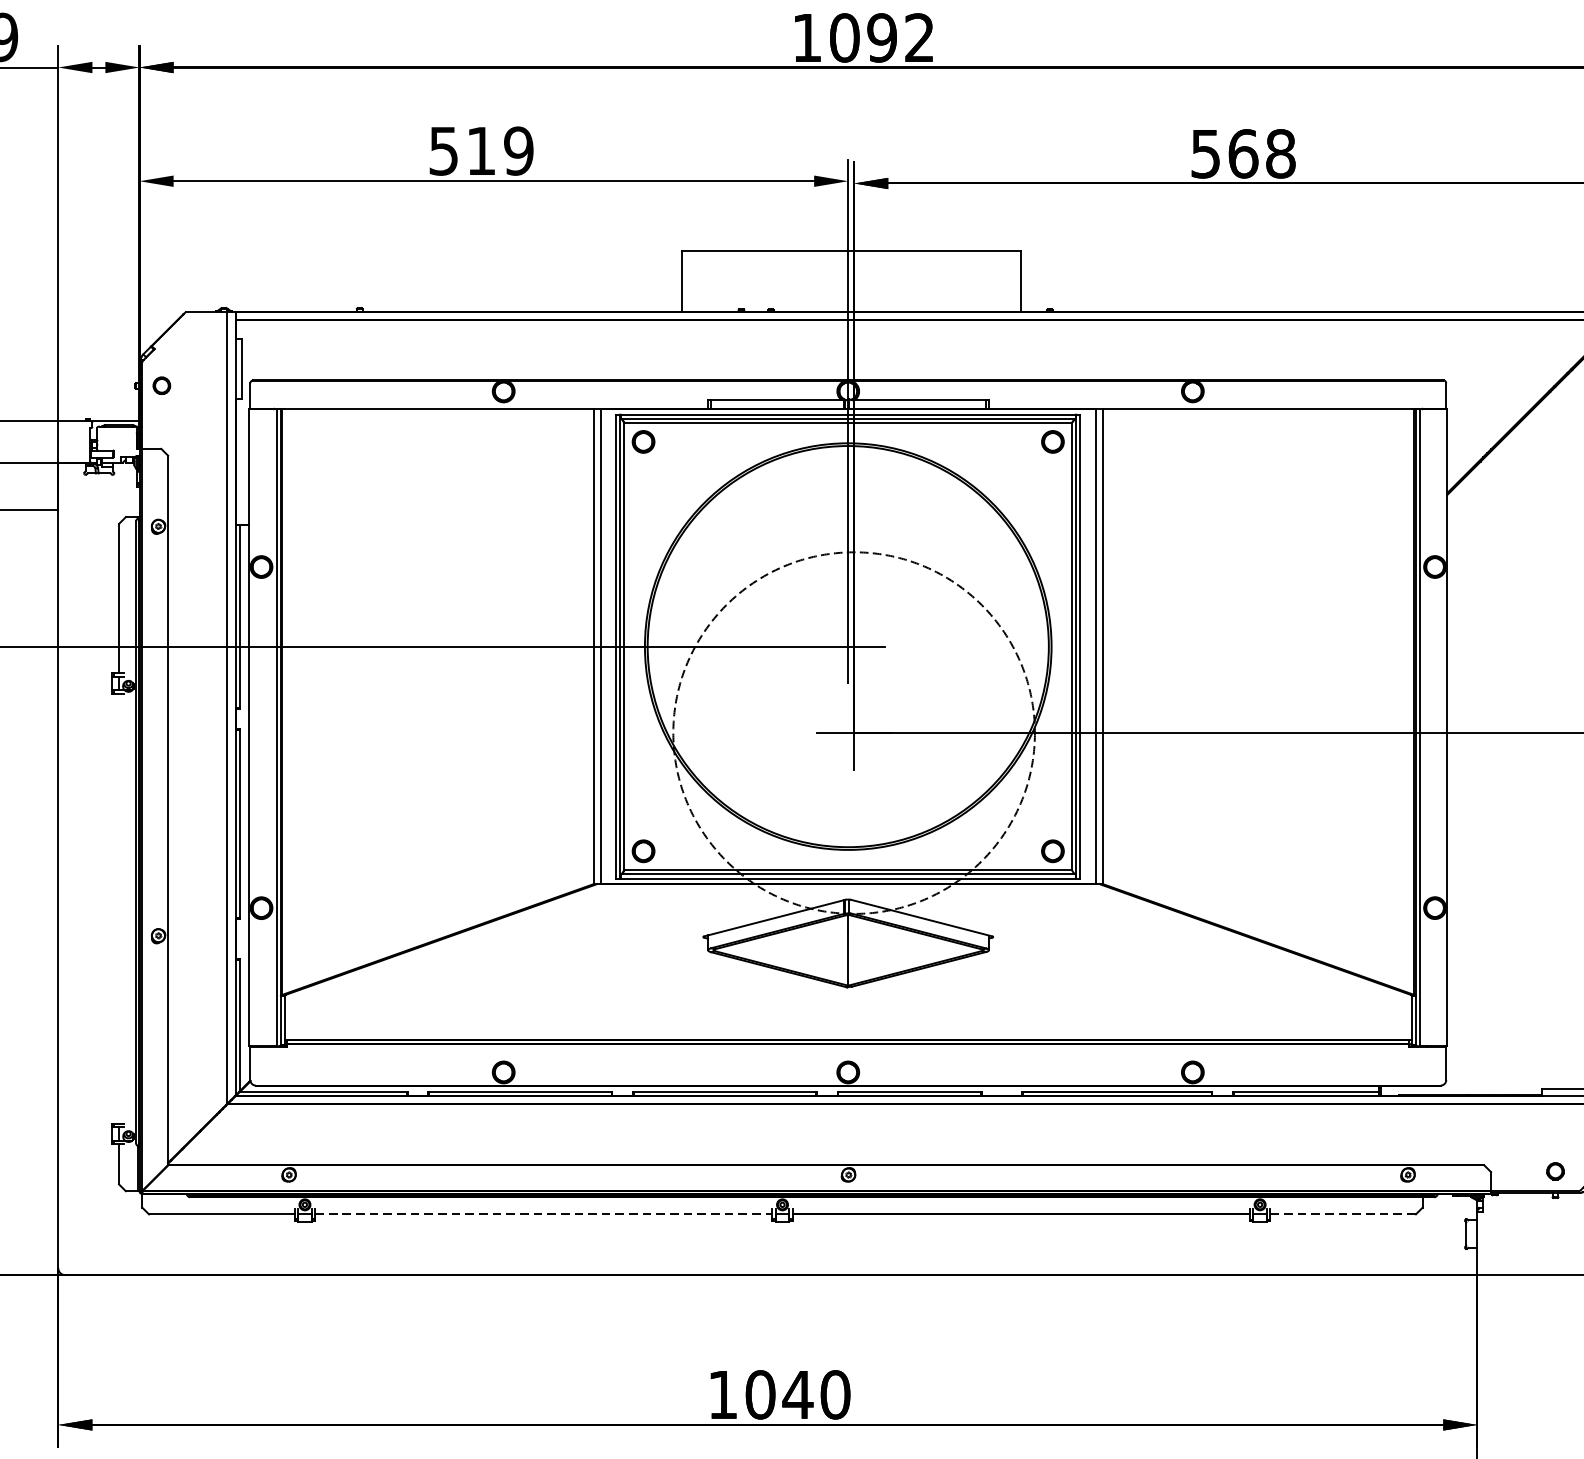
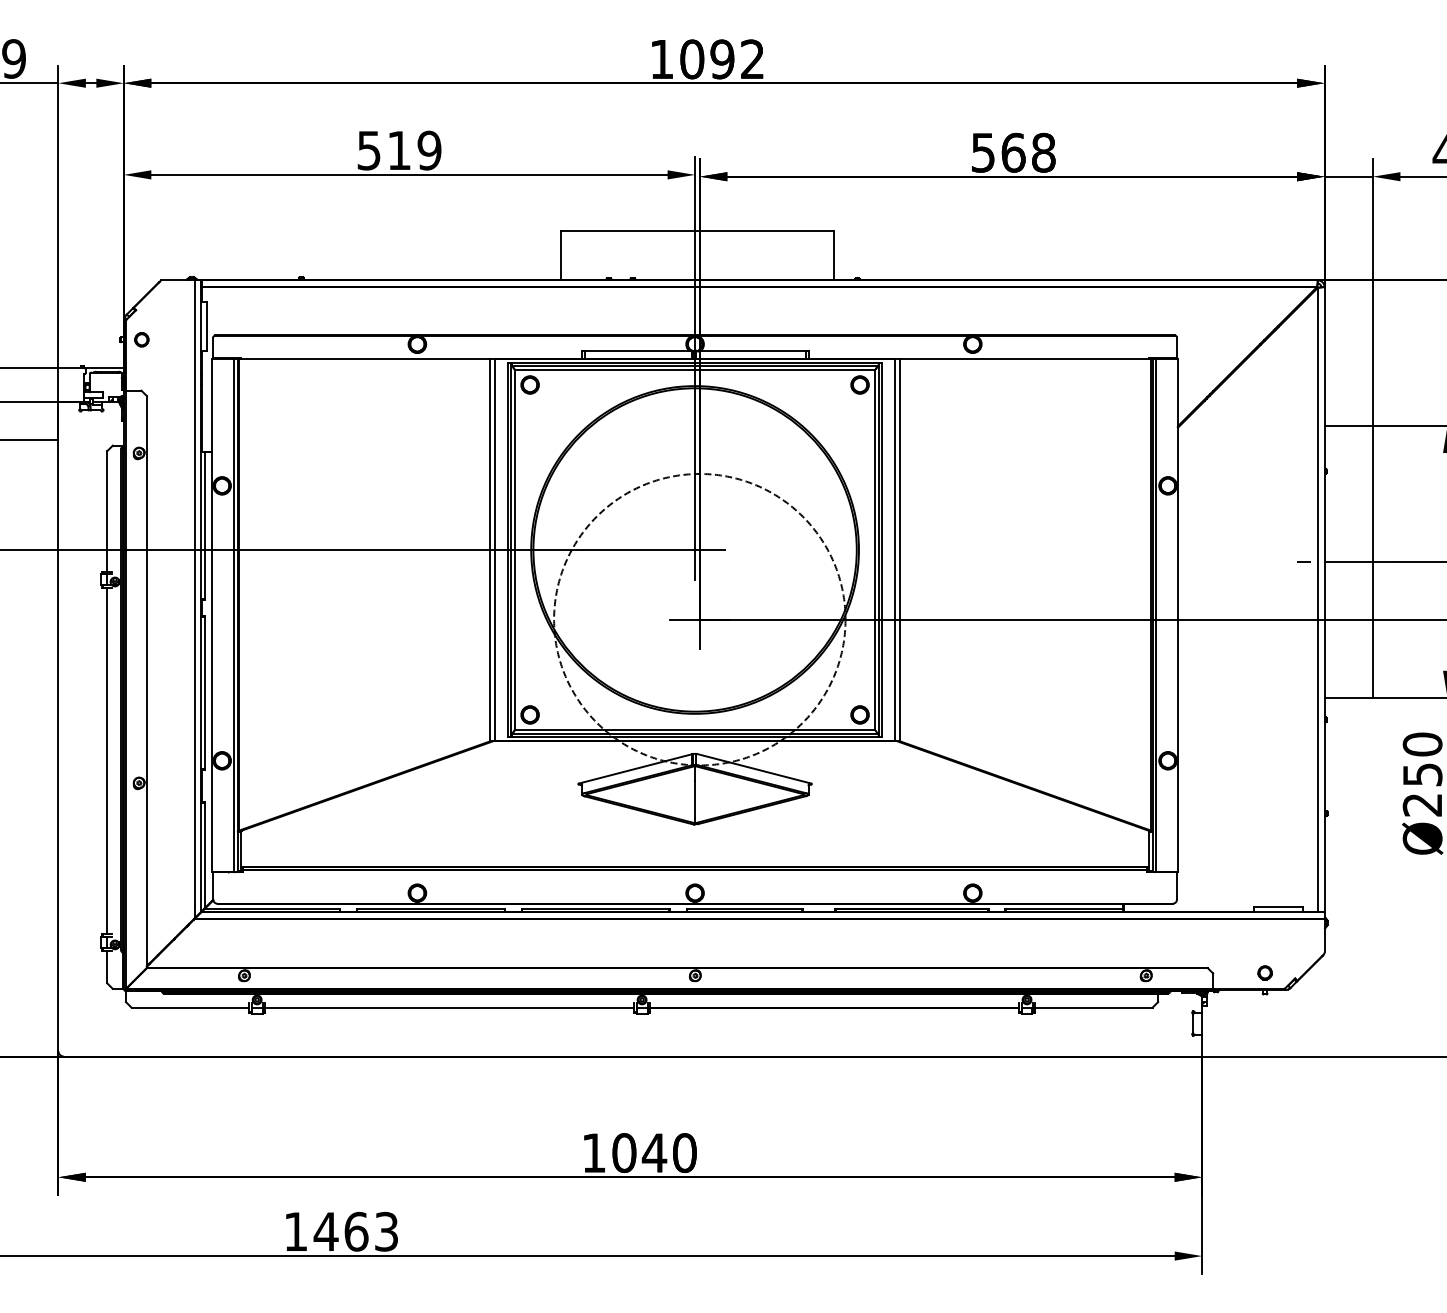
line: (119, 909) -> (107, 761), added
line: (544, 1214) -> (450, 1007), dashed -> solid
line: (1342, 1214) -> (1093, 1007), dashed -> solid

